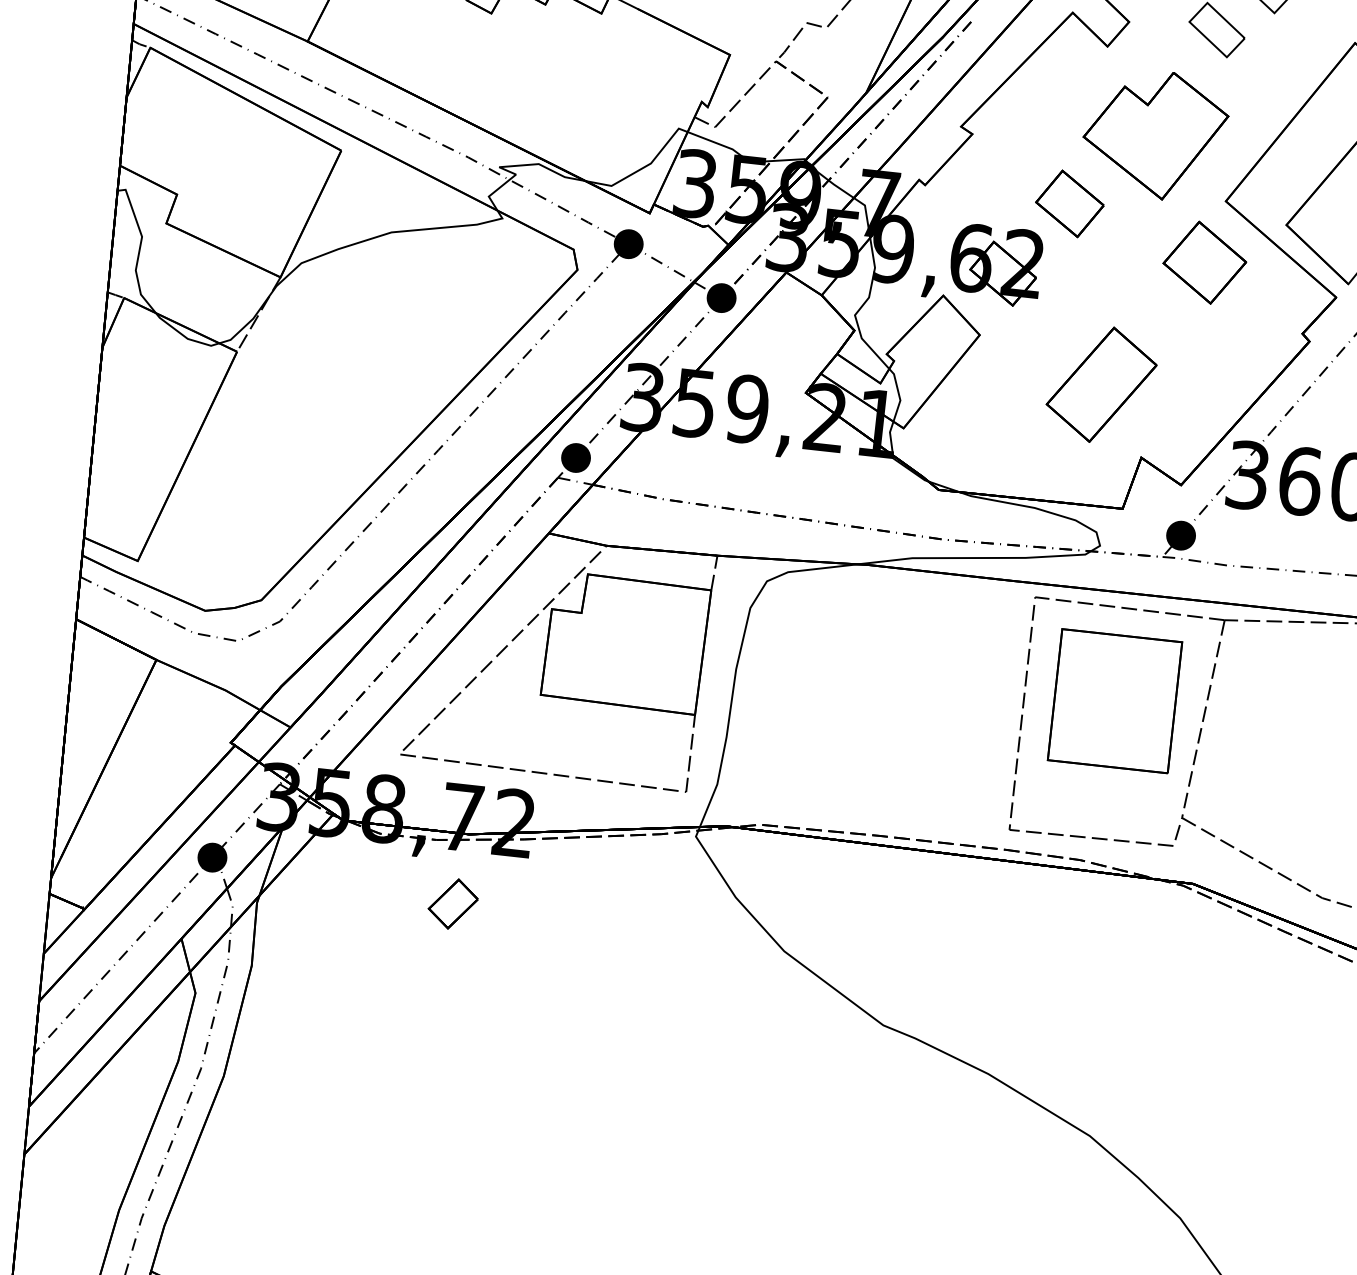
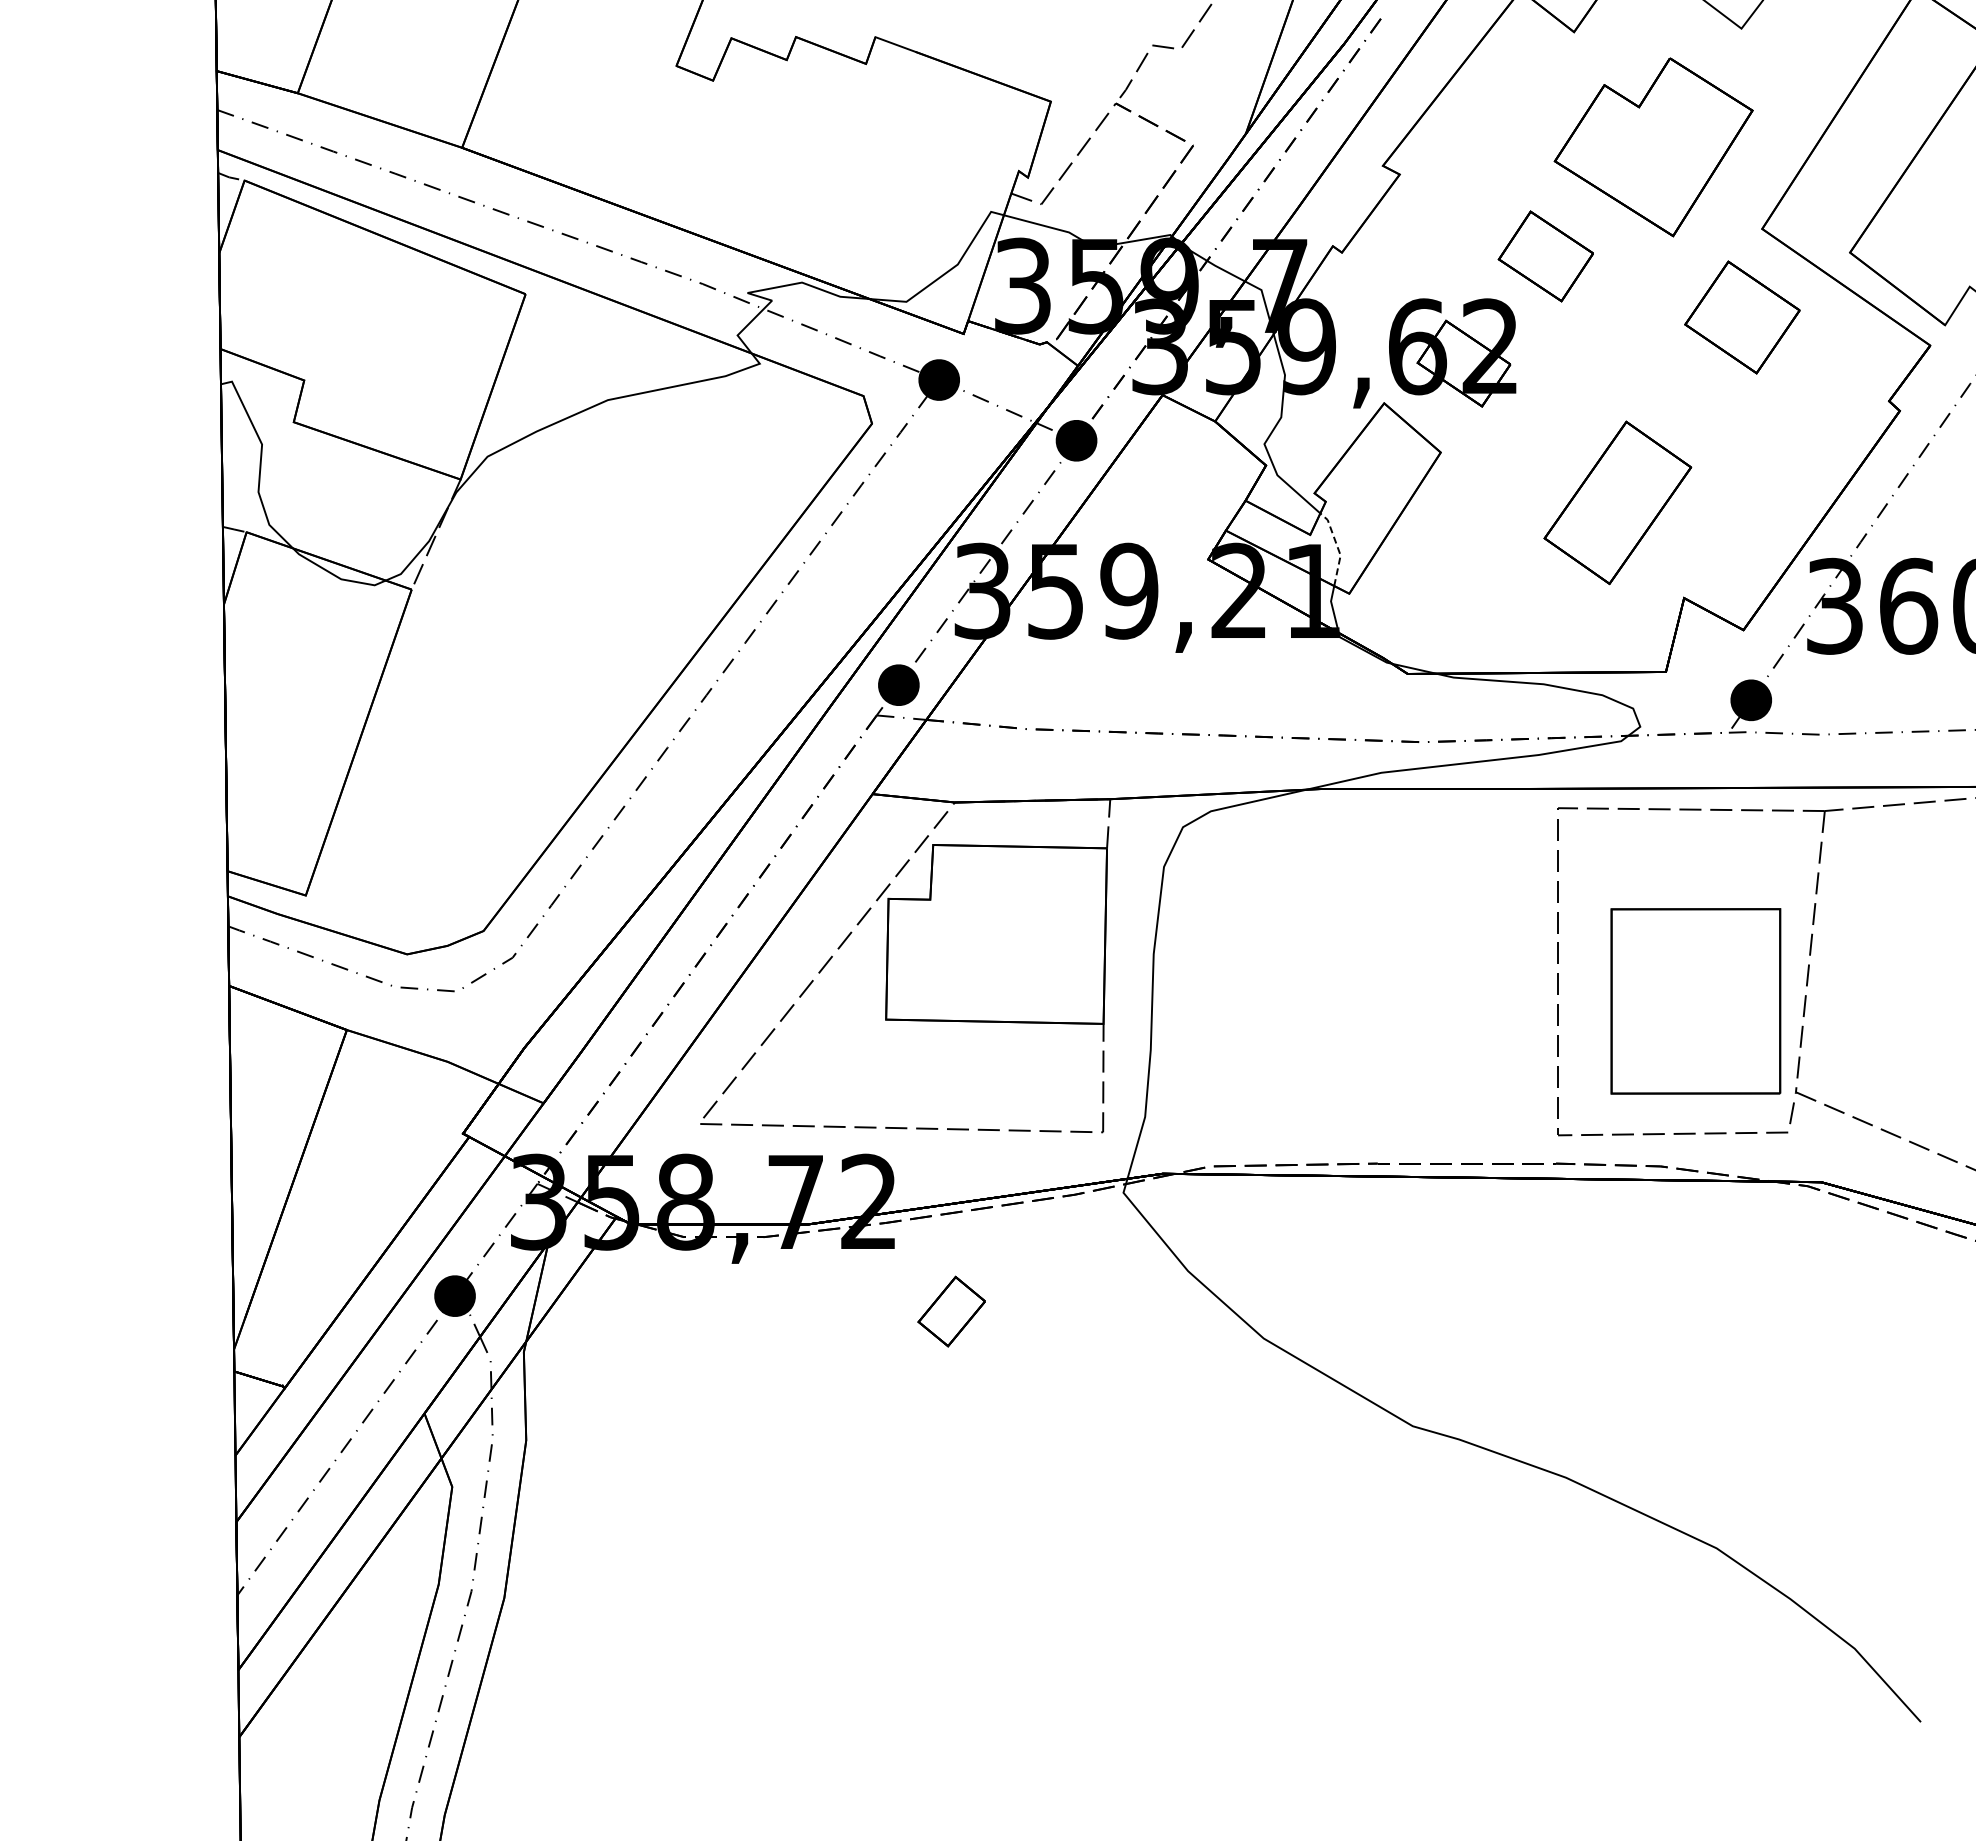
line: (898, 395) -> (1337, 548), solid -> dashed
part: (1114, 701) -> (1695, 1001), moved
part: (453, 903) -> (951, 1311), moved

